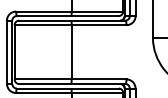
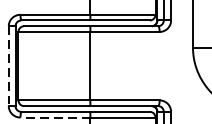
line: (6, 52) -> (8, 66), solid -> dashed
line: (43, 93) -> (54, 118), solid -> dashed

